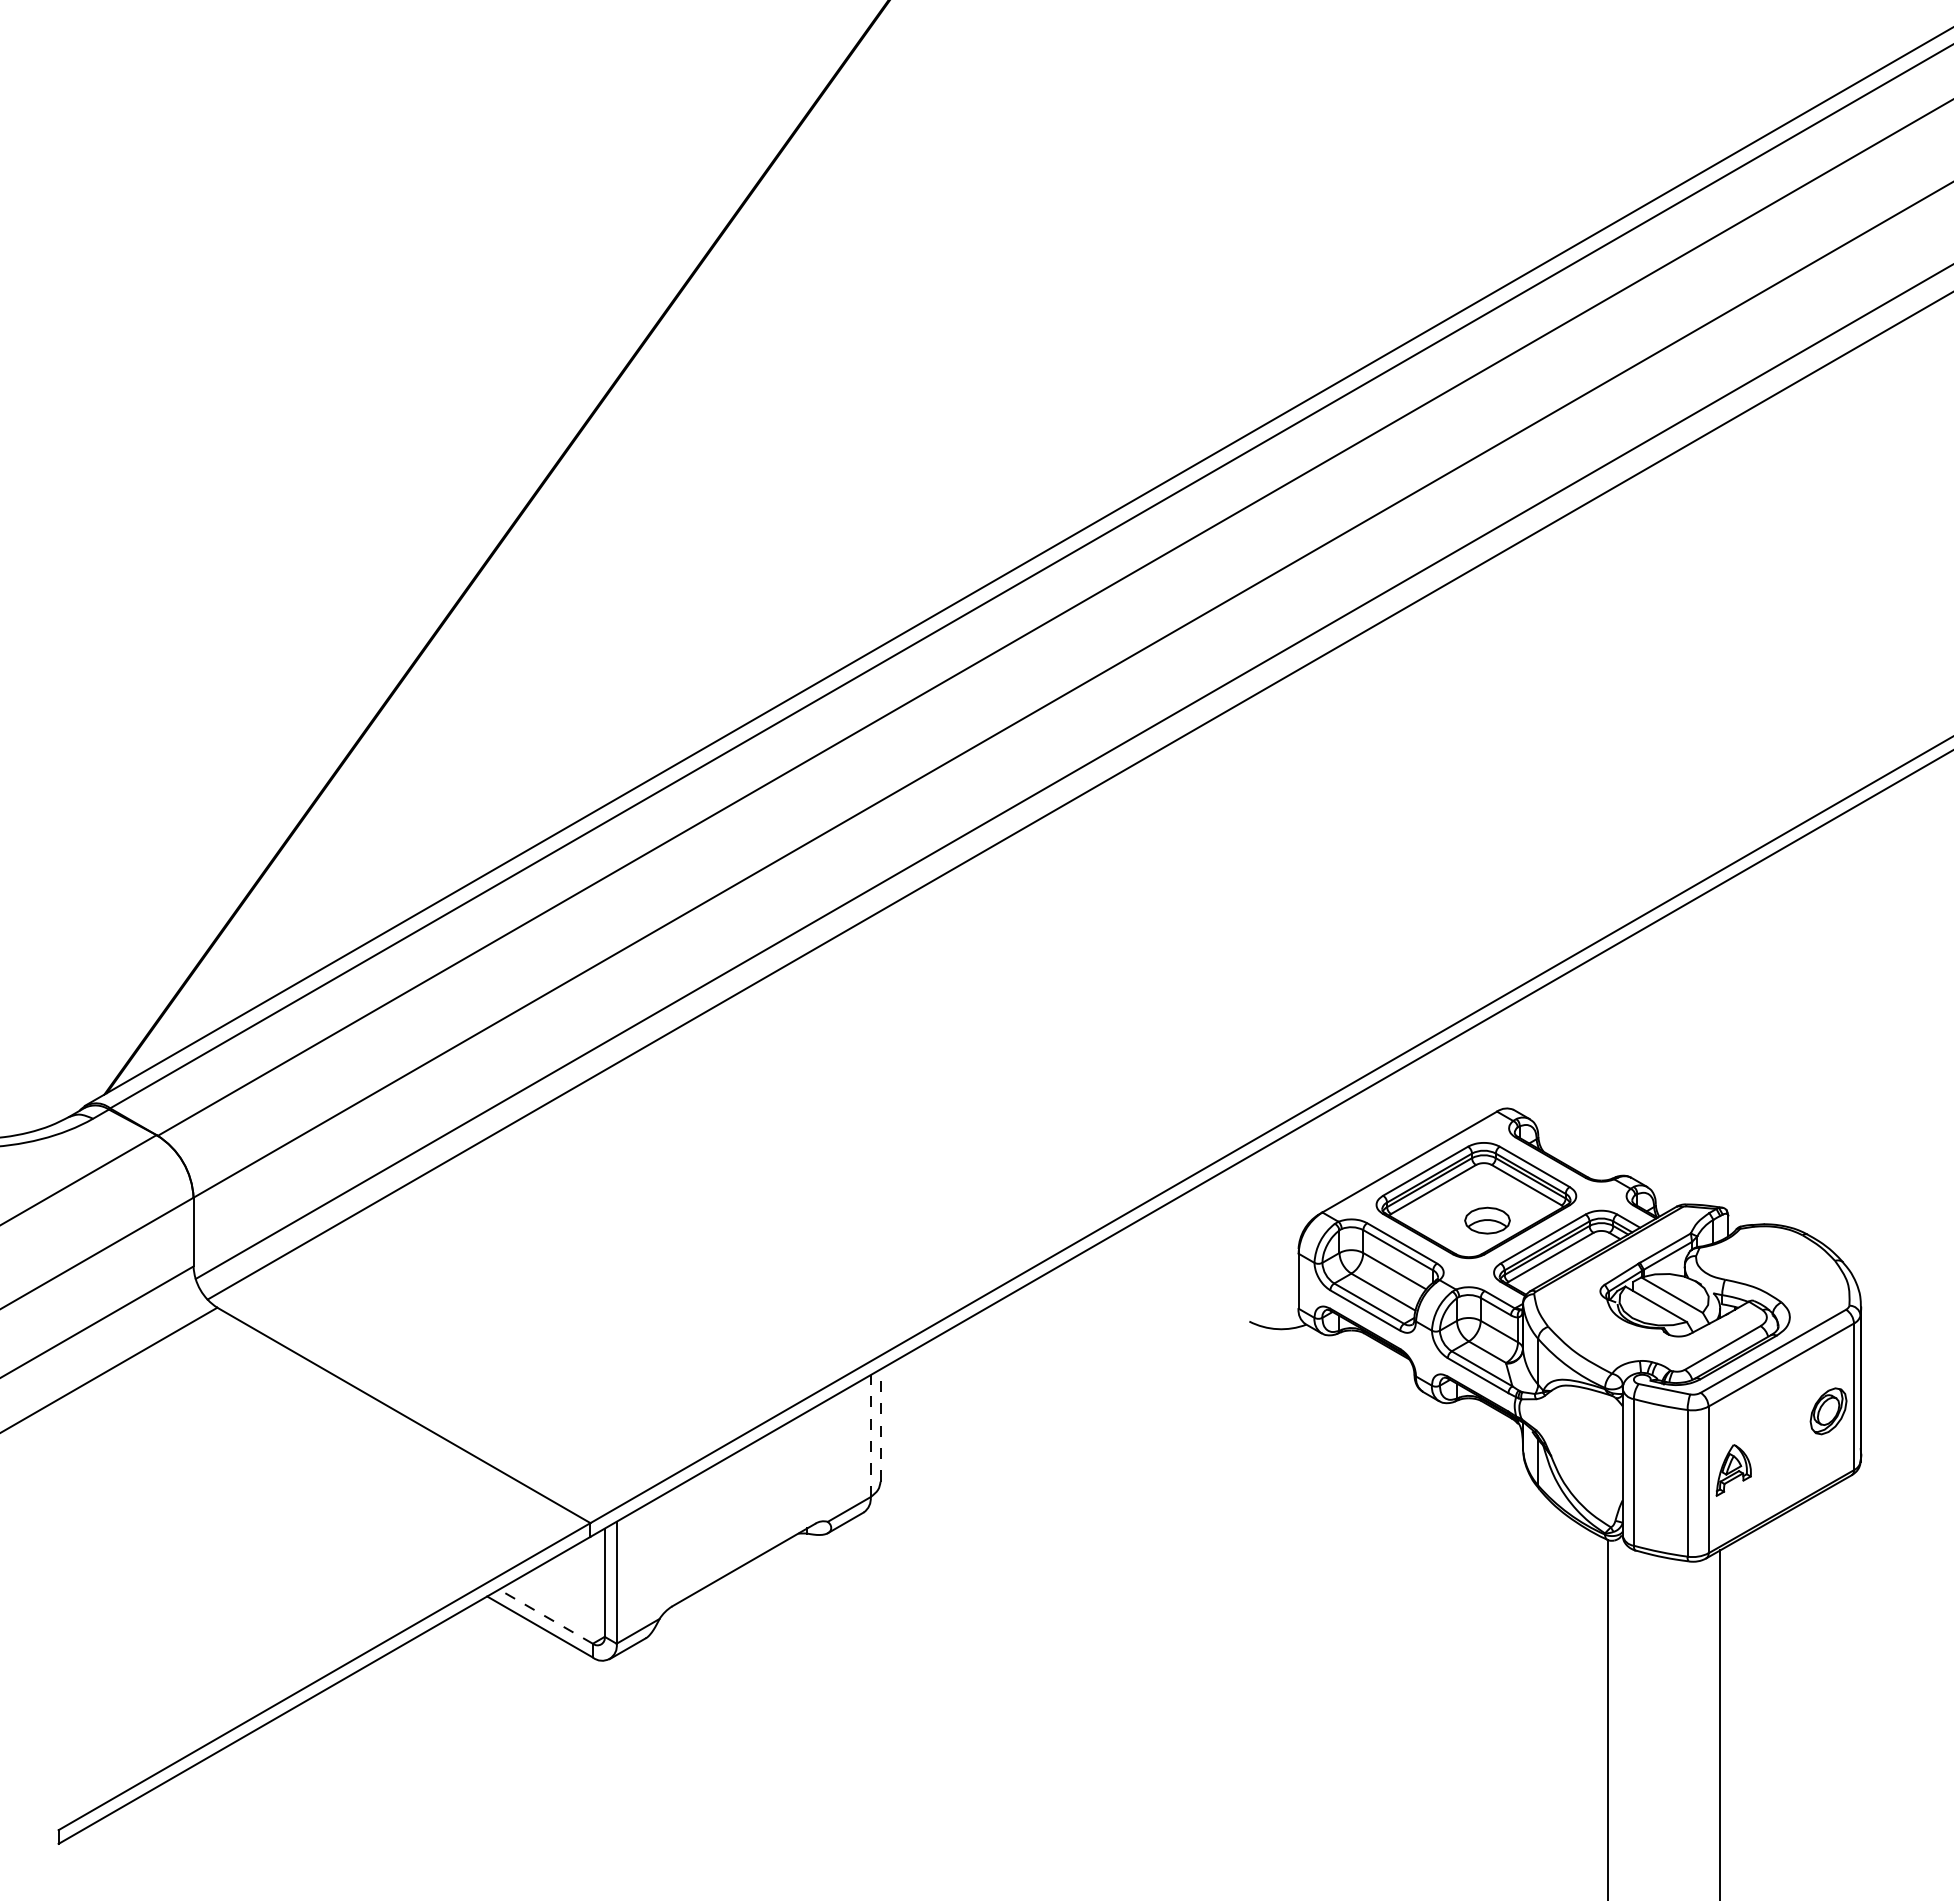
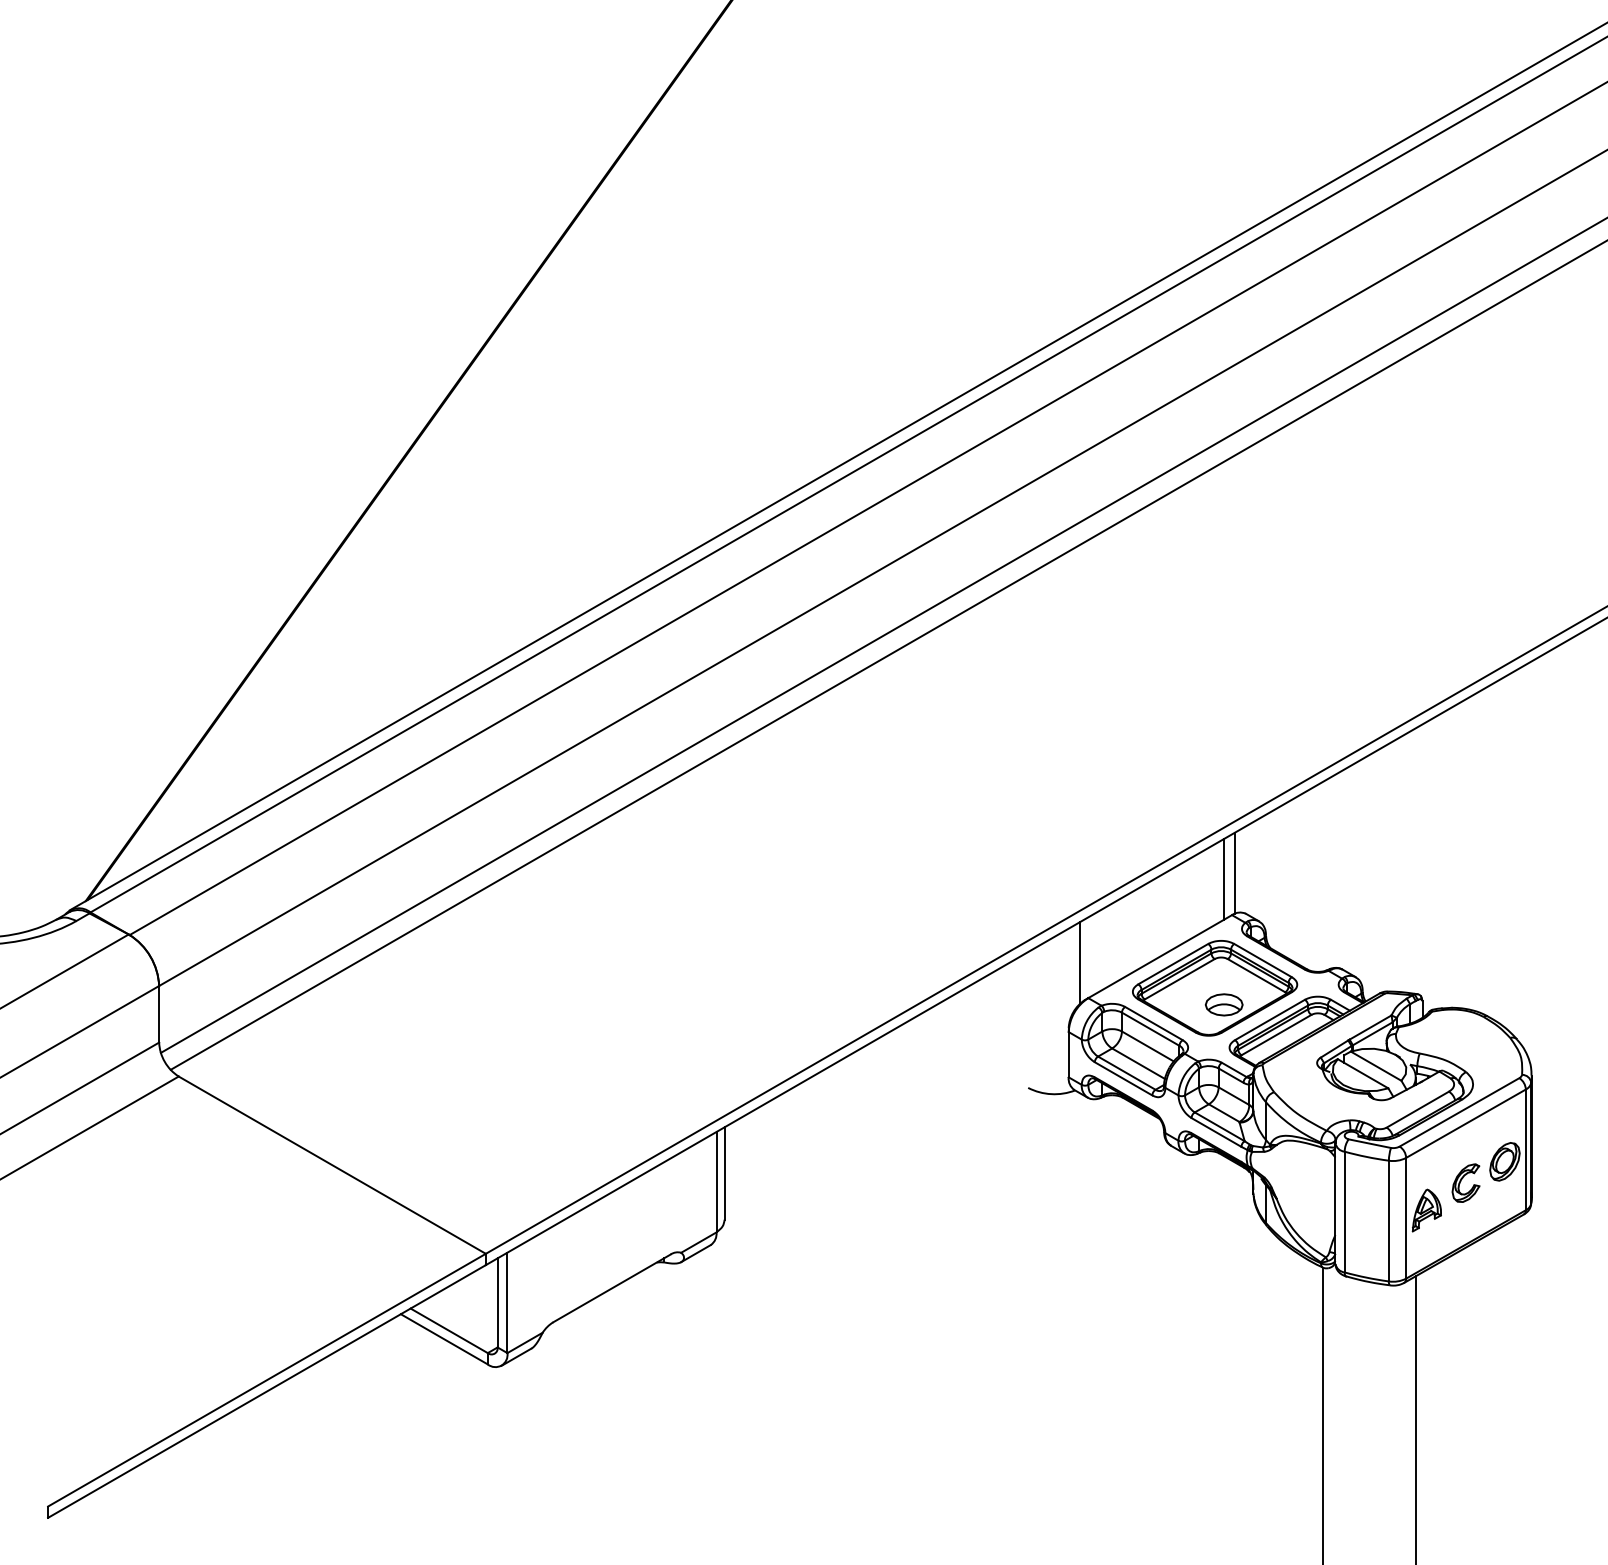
line: (1500, 1060) -> (1234, 873), added
line: (1487, 1068) -> (1224, 879), added
line: (1312, 1168) -> (1080, 961), added
line: (880, 1425) -> (724, 1173), dashed -> solid
part: (1775, 1435) -> (1461, 1181), added
line: (870, 1436) -> (716, 1182), dashed -> solid
line: (545, 1616) -> (448, 1330), dashed -> solid

